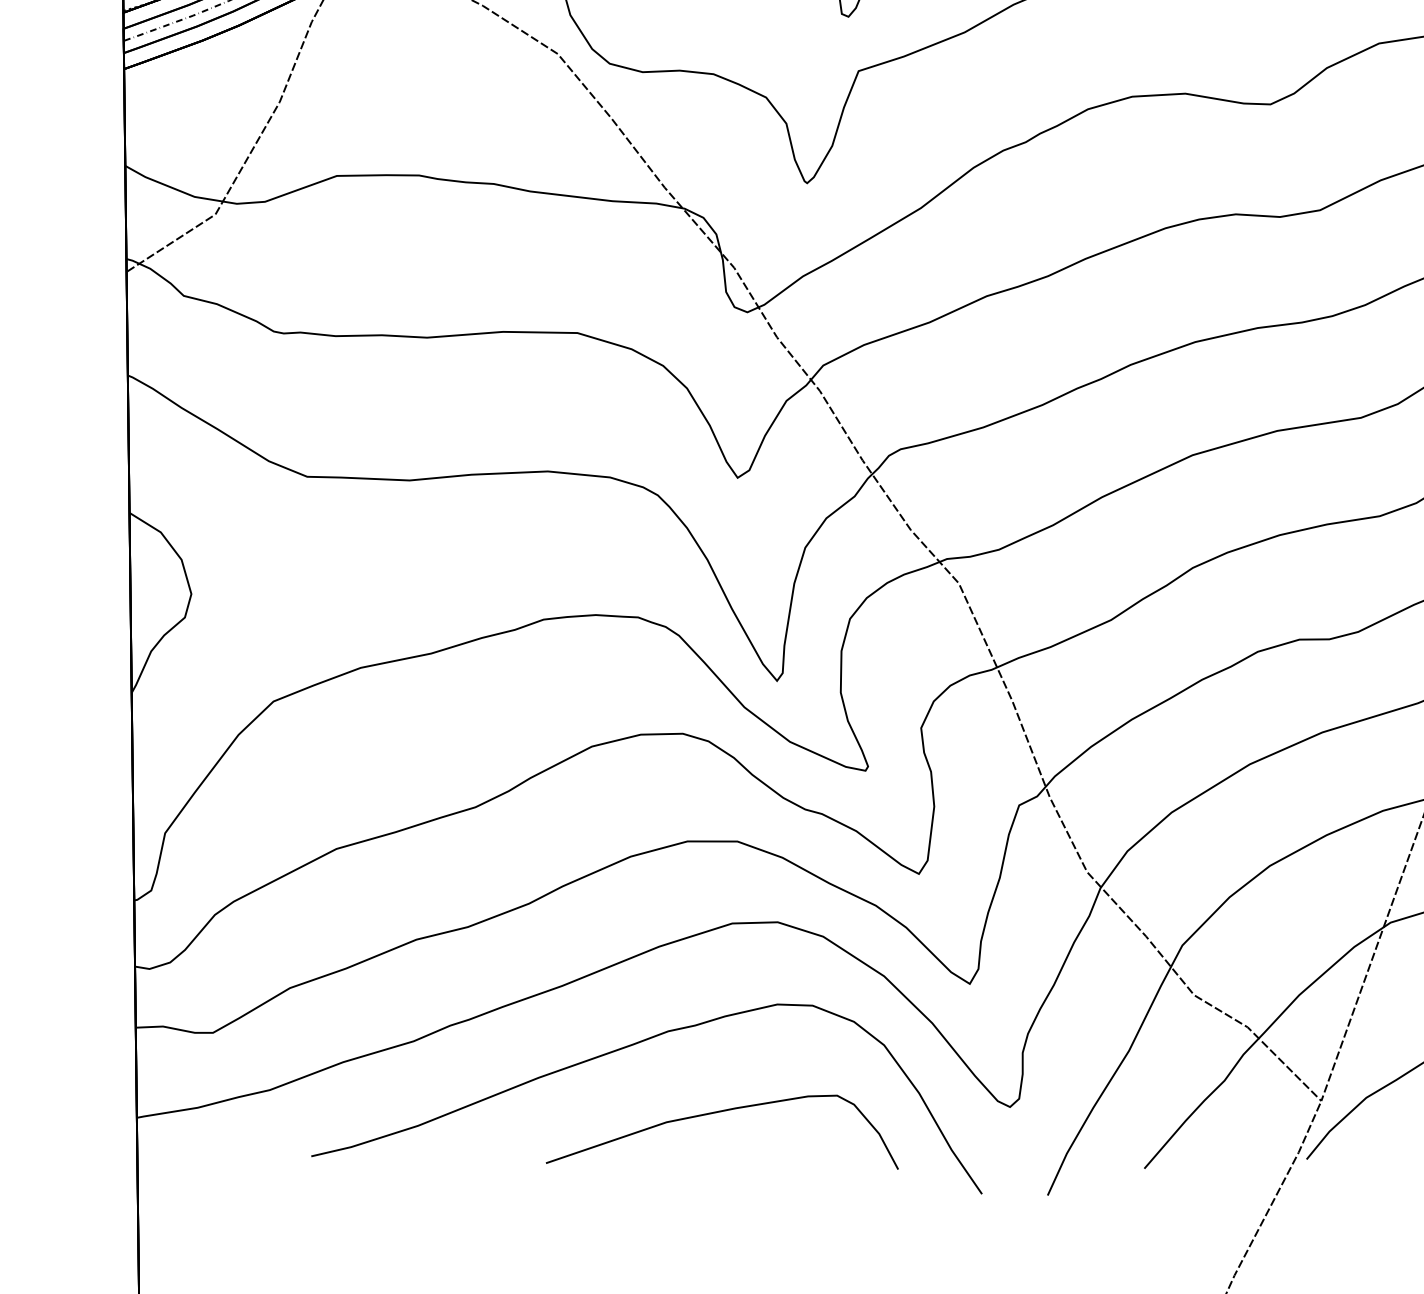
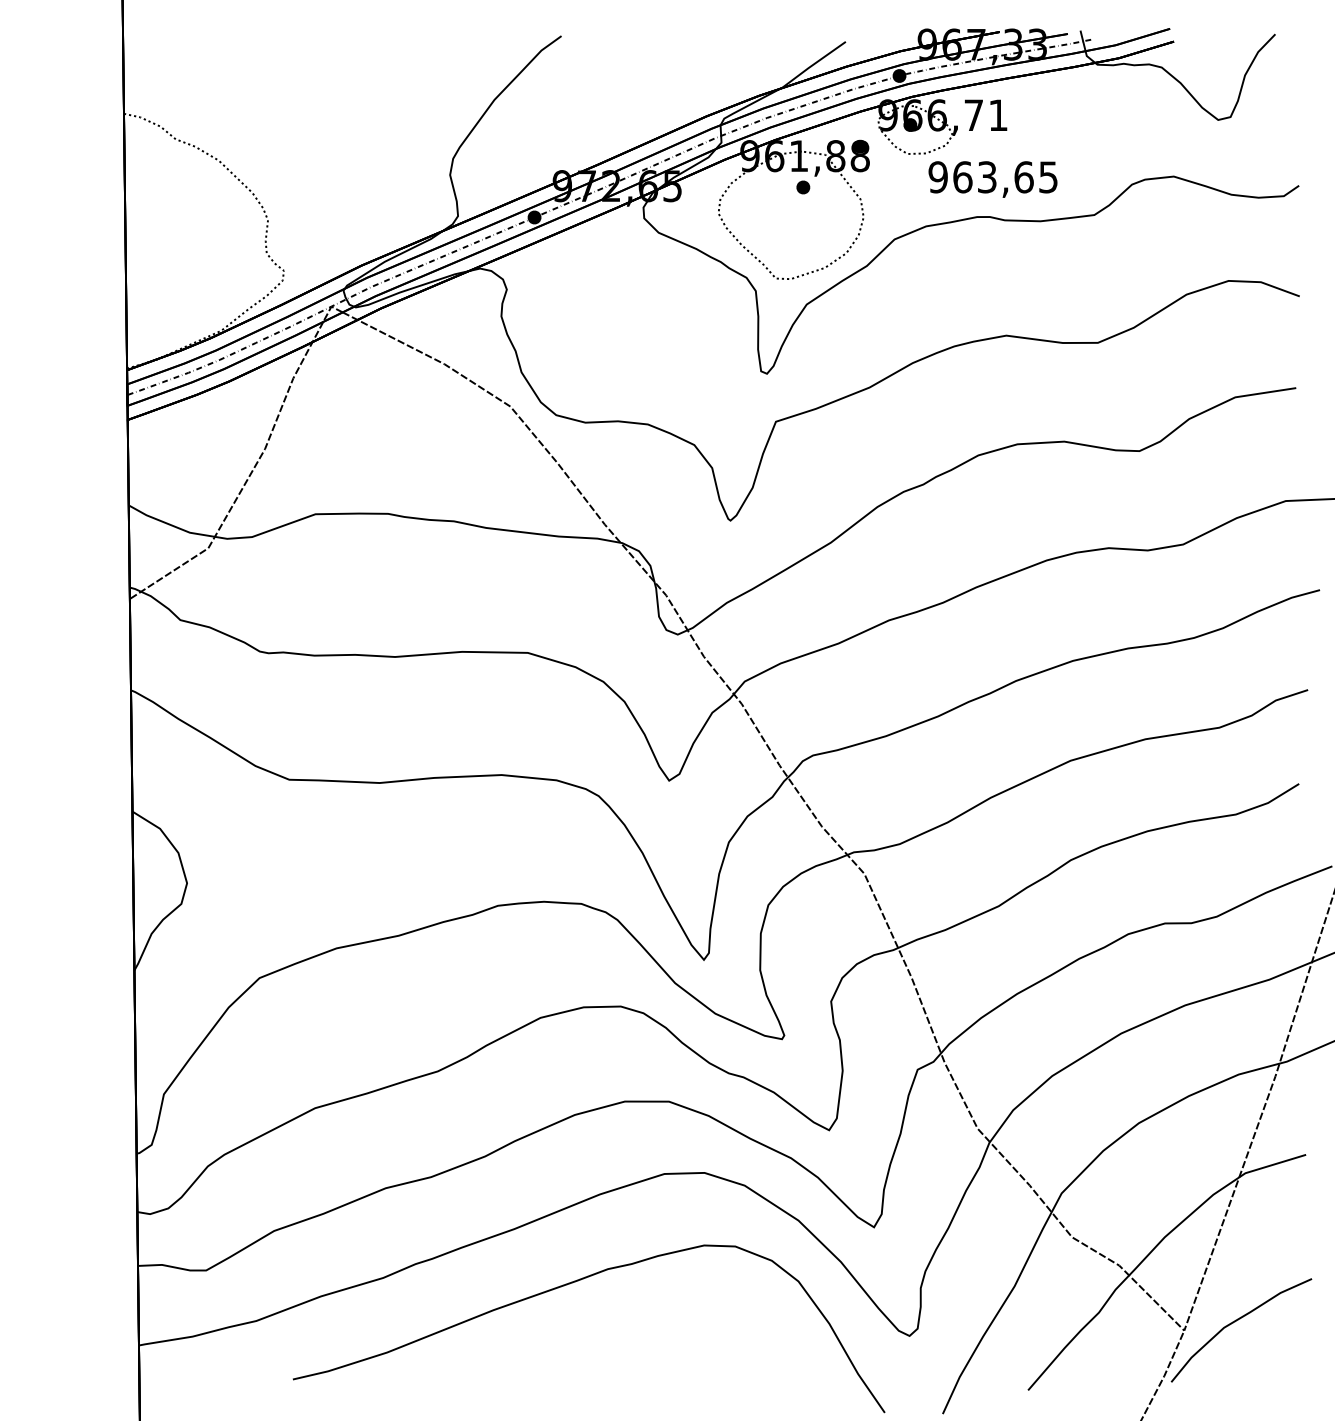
curve: (717, 1113) -> (651, 1341), removed

